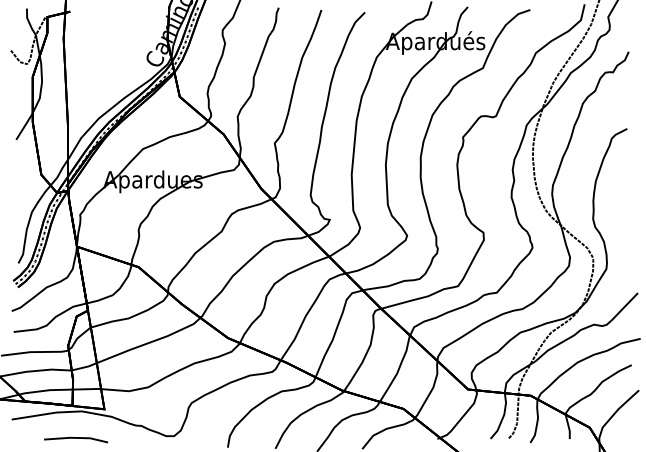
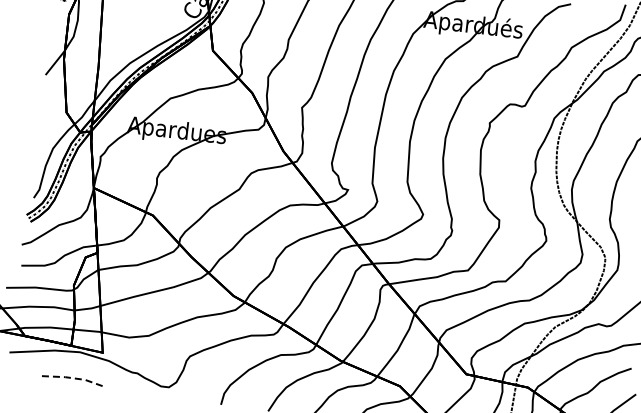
line: (75, 437) -> (70, 377), solid -> dashed

